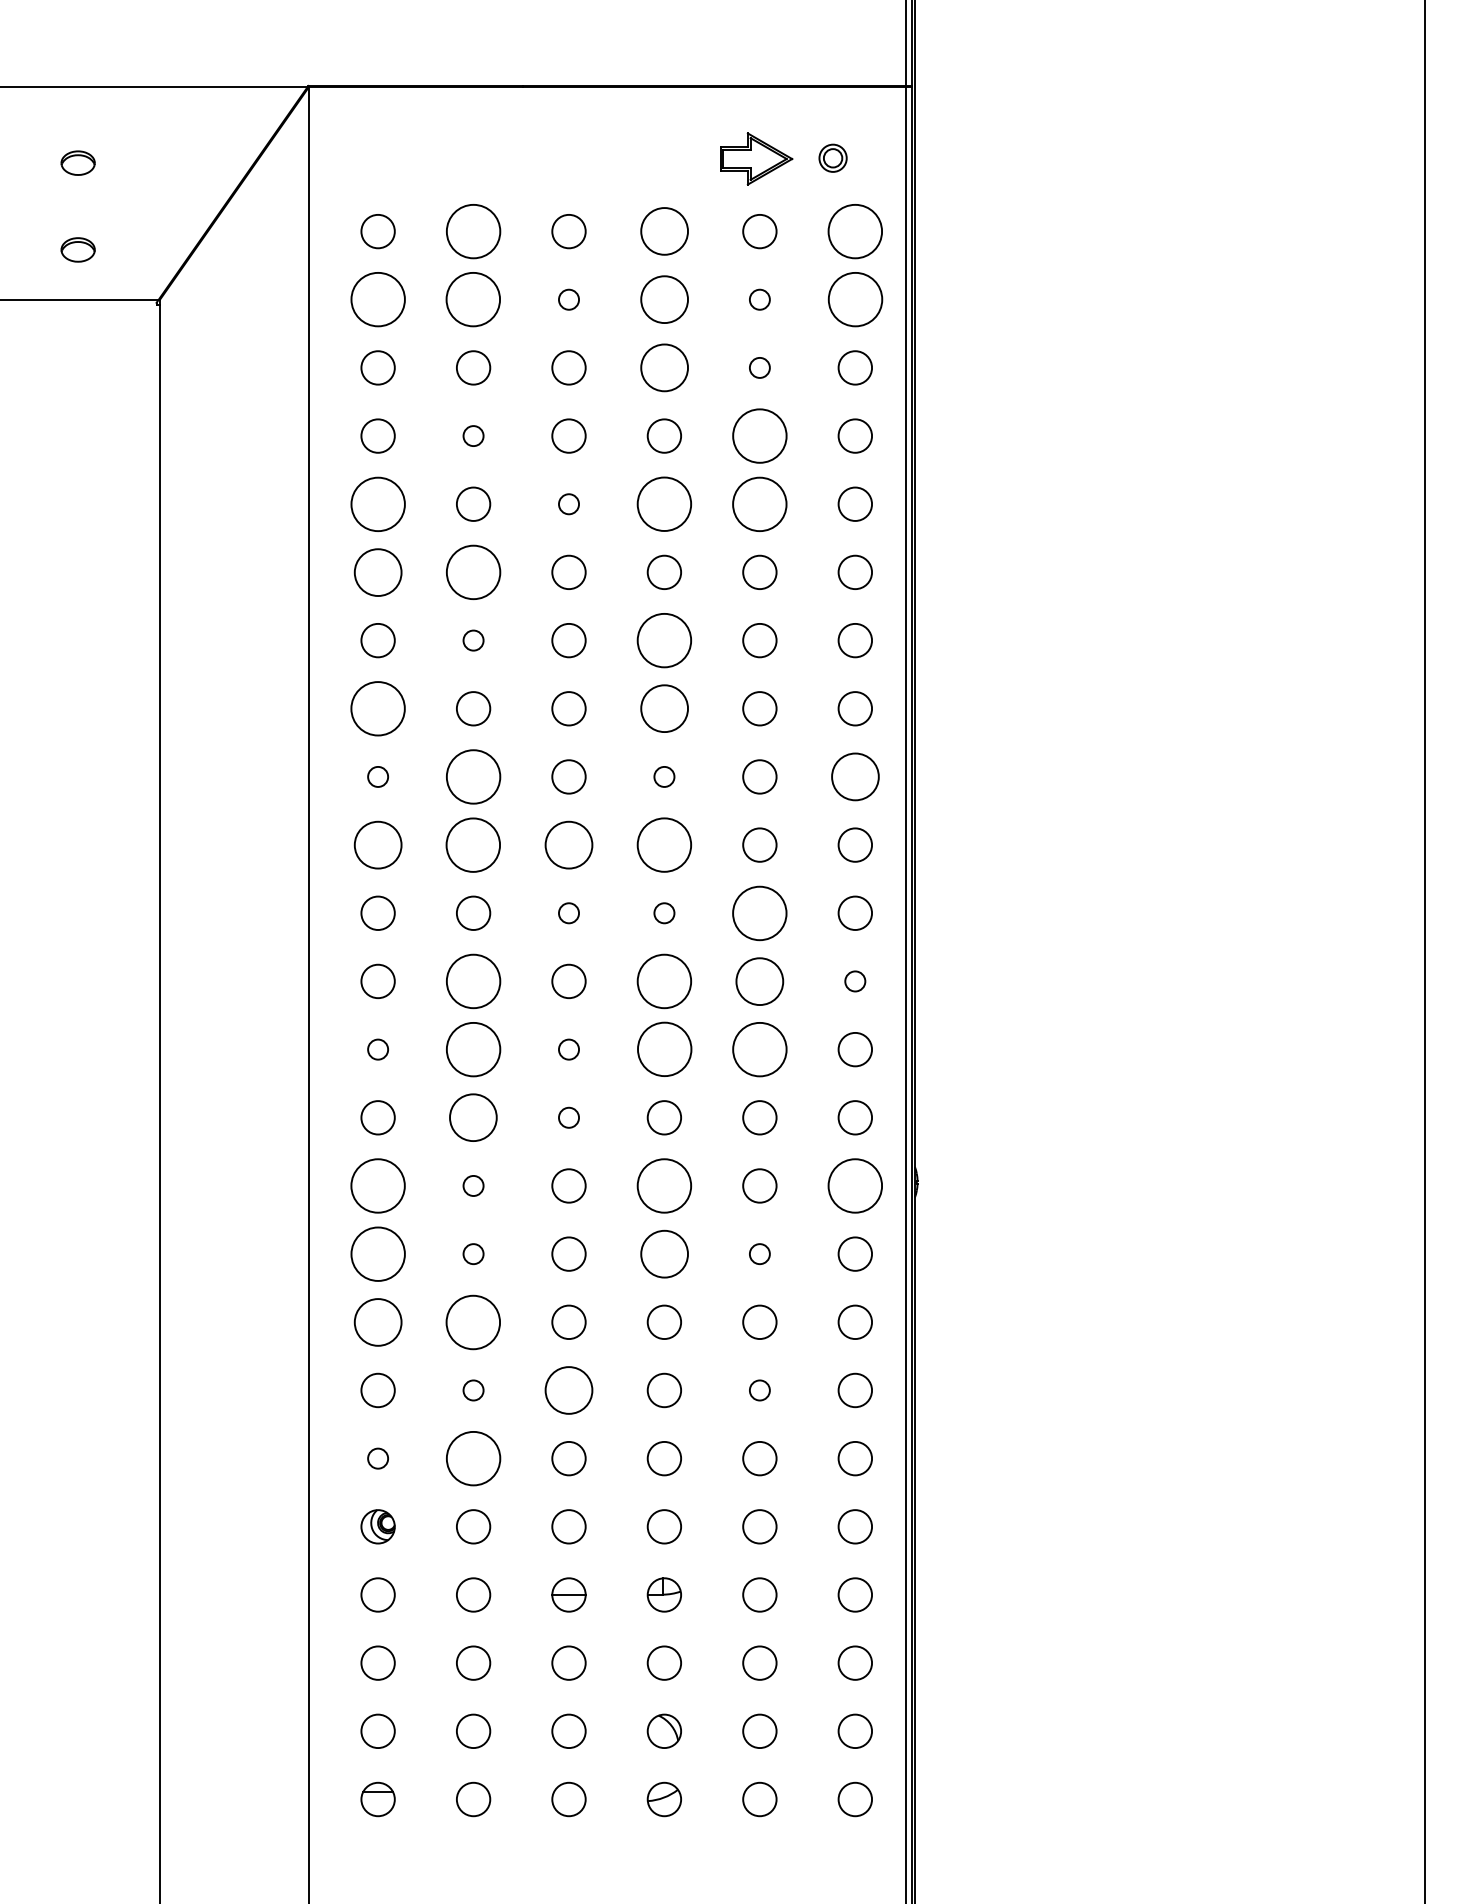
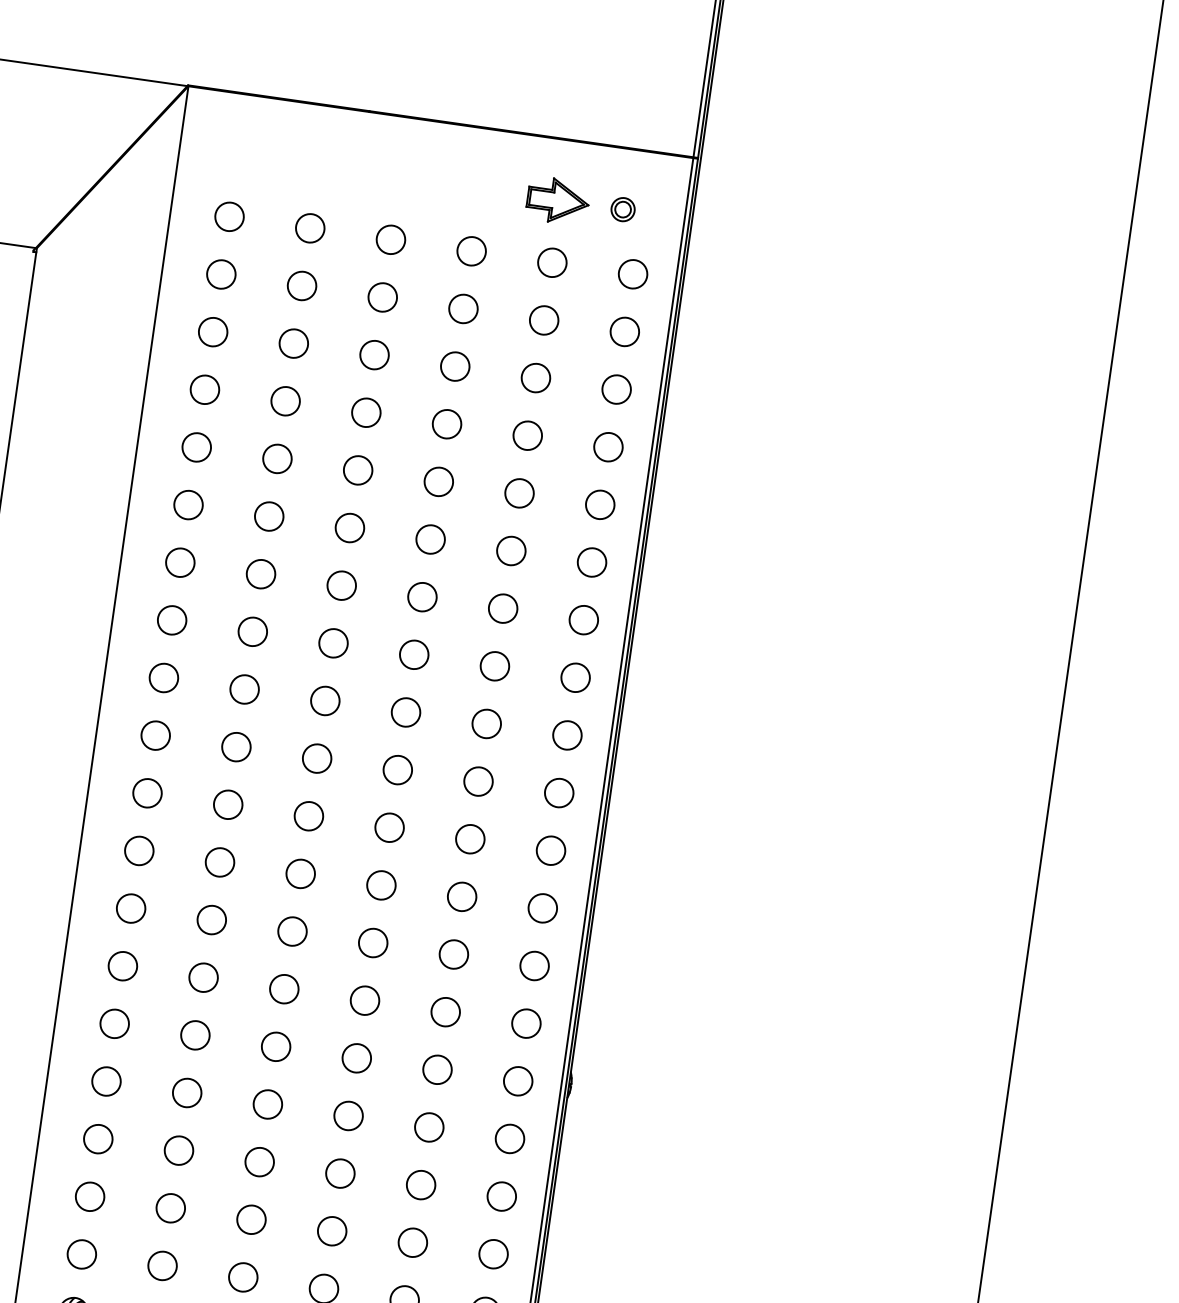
circle: (473, 231) -> (310, 228), size x0.62
circle: (663, 231) -> (470, 251), size x0.71
circle: (855, 231) -> (633, 274), size x0.62
circle: (377, 299) -> (220, 274), size x0.62
circle: (473, 299) -> (302, 285), size x0.62
circle: (568, 299) -> (382, 297), size x1.67
circle: (663, 299) -> (462, 308), size x0.71
circle: (759, 299) -> (543, 320), size x1.67
circle: (854, 299) -> (624, 331), size x0.62
circle: (663, 367) -> (454, 366), size x0.71
circle: (759, 367) -> (535, 377), size x1.67
circle: (473, 435) -> (285, 400), size x1.67
circle: (759, 435) -> (527, 435), size x0.62
circle: (377, 503) -> (196, 446), size x0.62
circle: (568, 503) -> (357, 469), size x1.67
circle: (664, 503) -> (438, 481), size x0.62
circle: (759, 503) -> (519, 492), size x0.62
circle: (377, 571) -> (188, 504), size x0.71
circle: (473, 572) -> (269, 516), size x0.62
circle: (473, 640) -> (261, 574), size x1.67
circle: (664, 640) -> (422, 597), size x0.62
circle: (377, 708) -> (171, 620), size x0.62
circle: (663, 708) -> (413, 654), size x0.71
circle: (377, 776) -> (163, 677), size x1.67
circle: (473, 776) -> (244, 689), size x0.62
circle: (664, 776) -> (406, 712), size x1.67
circle: (854, 776) -> (566, 734), size x0.71
circle: (377, 844) -> (155, 735), size x0.71
circle: (473, 844) -> (236, 746), size x0.62
circle: (568, 844) -> (316, 758), size x0.71
circle: (664, 844) -> (397, 769), size x0.62
circle: (568, 912) -> (308, 815), size x1.67
circle: (664, 912) -> (389, 827), size x1.67
circle: (759, 912) -> (470, 838), size x0.62
circle: (759, 980) -> (461, 896), size x0.71
circle: (473, 981) -> (219, 862), size x0.62
circle: (664, 981) -> (381, 885), size x0.62
circle: (855, 981) -> (542, 908), size x1.67
circle: (377, 1049) -> (130, 908), size x1.67
circle: (473, 1049) -> (211, 919), size x0.62
circle: (568, 1049) -> (292, 931), size x1.67
circle: (663, 1049) -> (372, 942), size x0.62
circle: (759, 1049) -> (453, 954), size x0.62
circle: (473, 1117) -> (203, 977), size x0.71
circle: (568, 1117) -> (283, 988), size x1.67
circle: (377, 1185) -> (114, 1023), size x0.62
circle: (473, 1185) -> (195, 1034), size x1.67
circle: (664, 1185) -> (356, 1057), size x0.62
circle: (855, 1185) -> (518, 1080), size x0.62
circle: (377, 1253) -> (106, 1080), size x0.62
circle: (473, 1253) -> (187, 1092), size x1.67
circle: (663, 1253) -> (347, 1115), size x0.71
circle: (759, 1253) -> (429, 1126), size x1.67
circle: (377, 1321) -> (97, 1138), size x0.71
circle: (473, 1321) -> (179, 1149), size x0.62
circle: (473, 1390) -> (170, 1208), size x1.67
circle: (568, 1390) -> (251, 1219), size x0.71
circle: (759, 1390) -> (412, 1242), size x1.67
circle: (377, 1458) -> (81, 1254), size x1.67
circle: (473, 1458) -> (162, 1265), size x0.62

